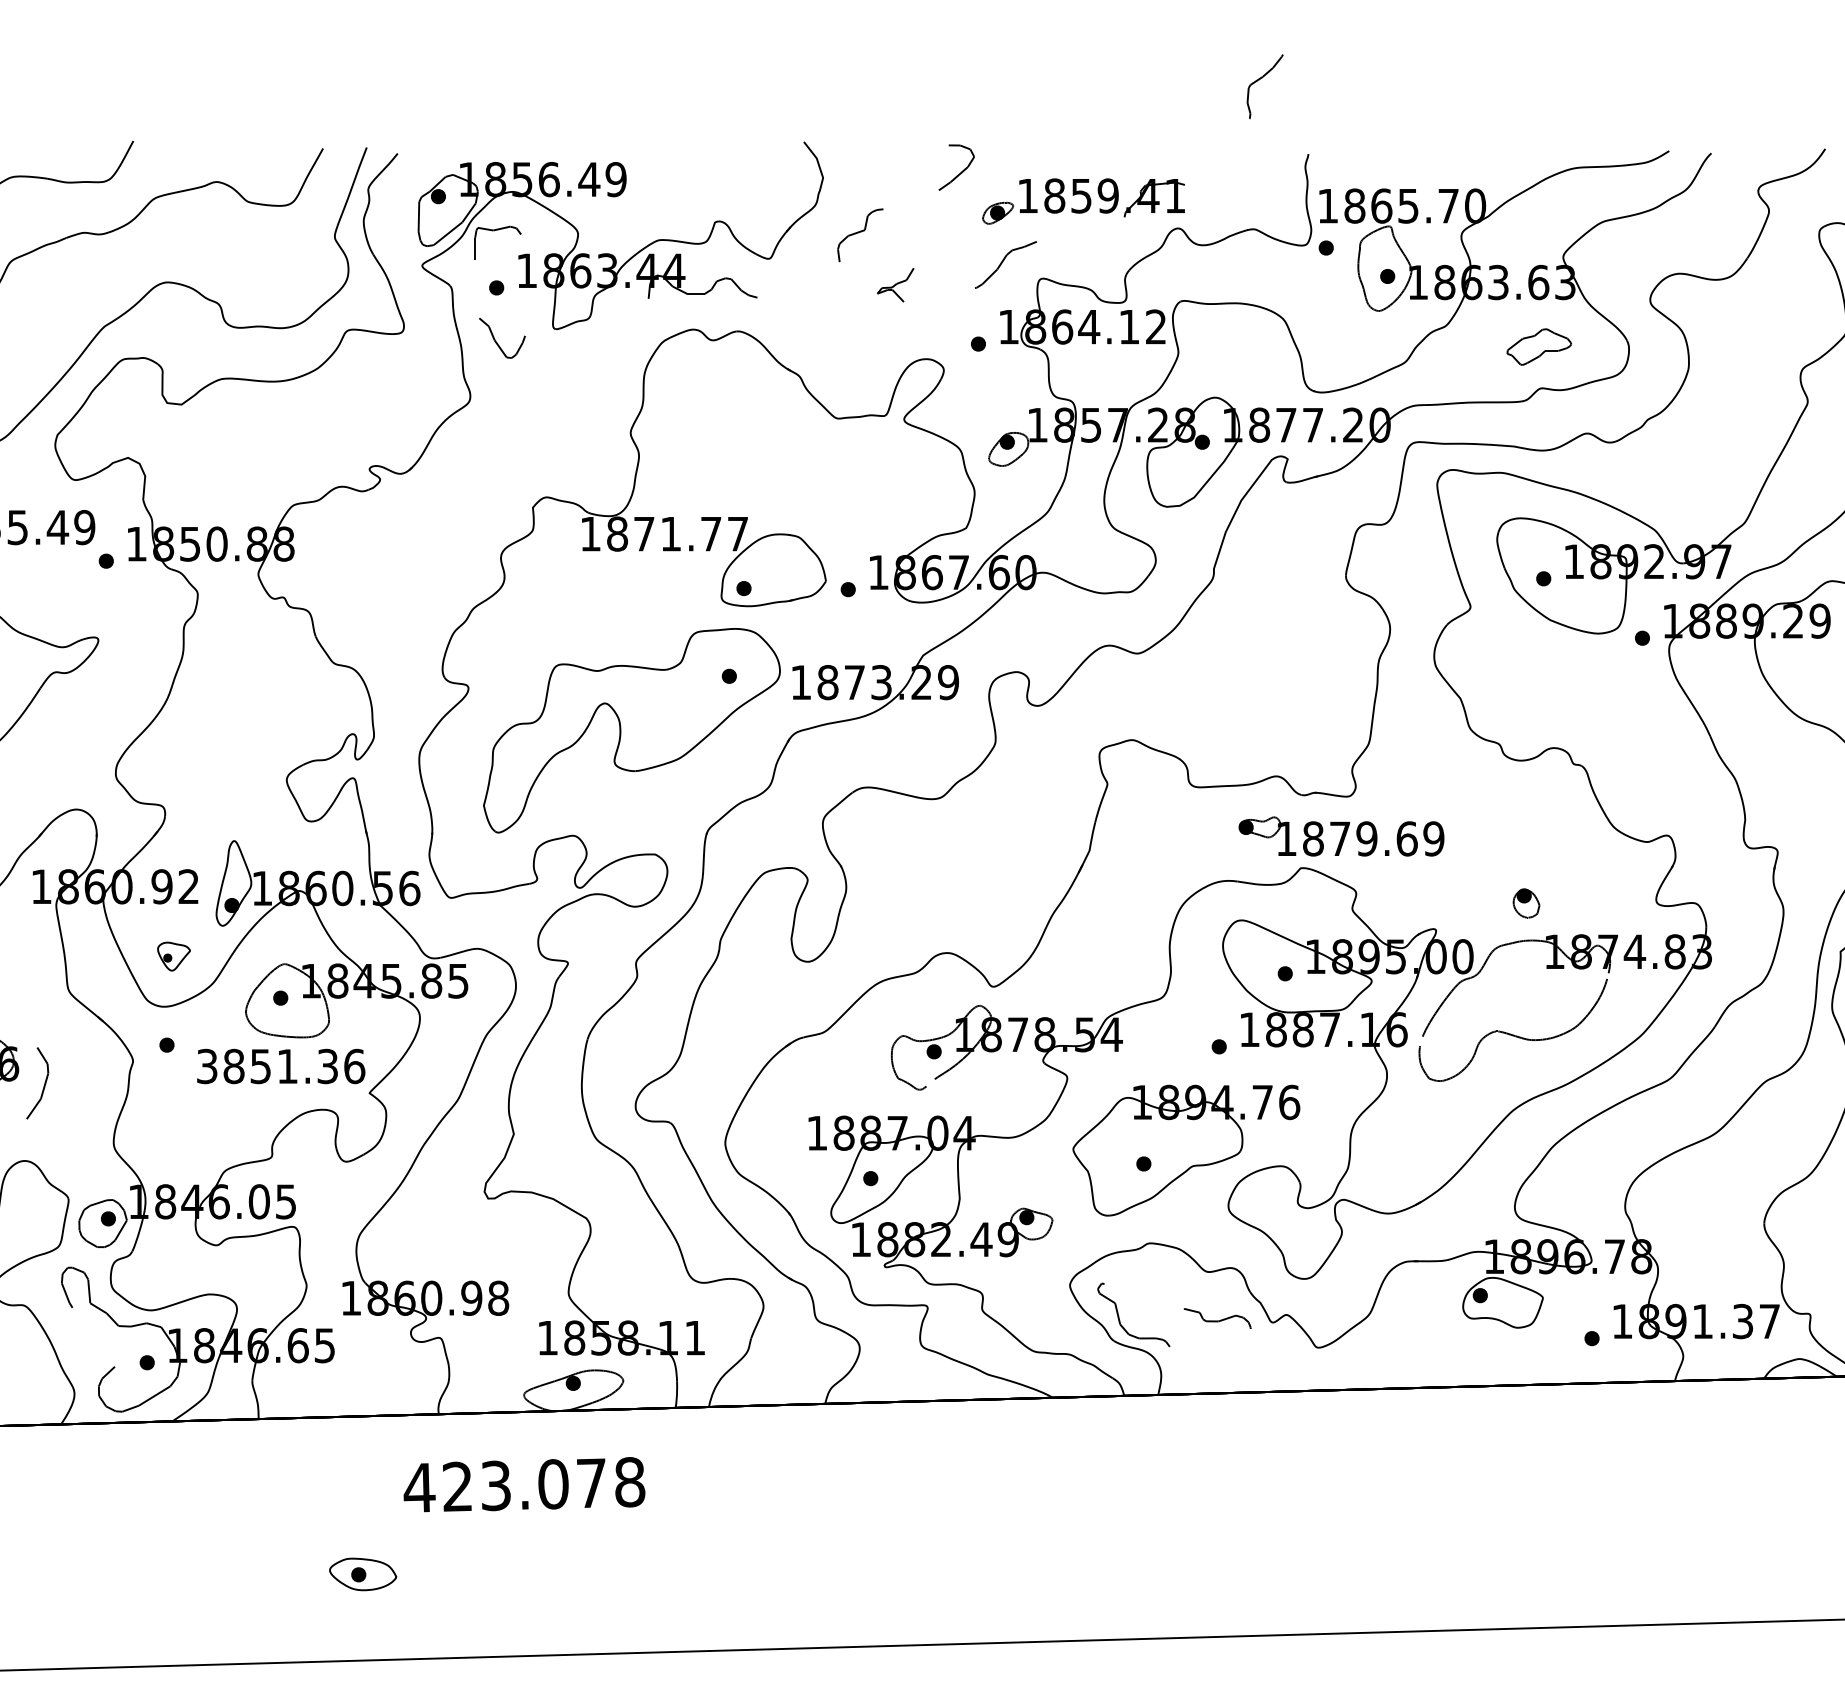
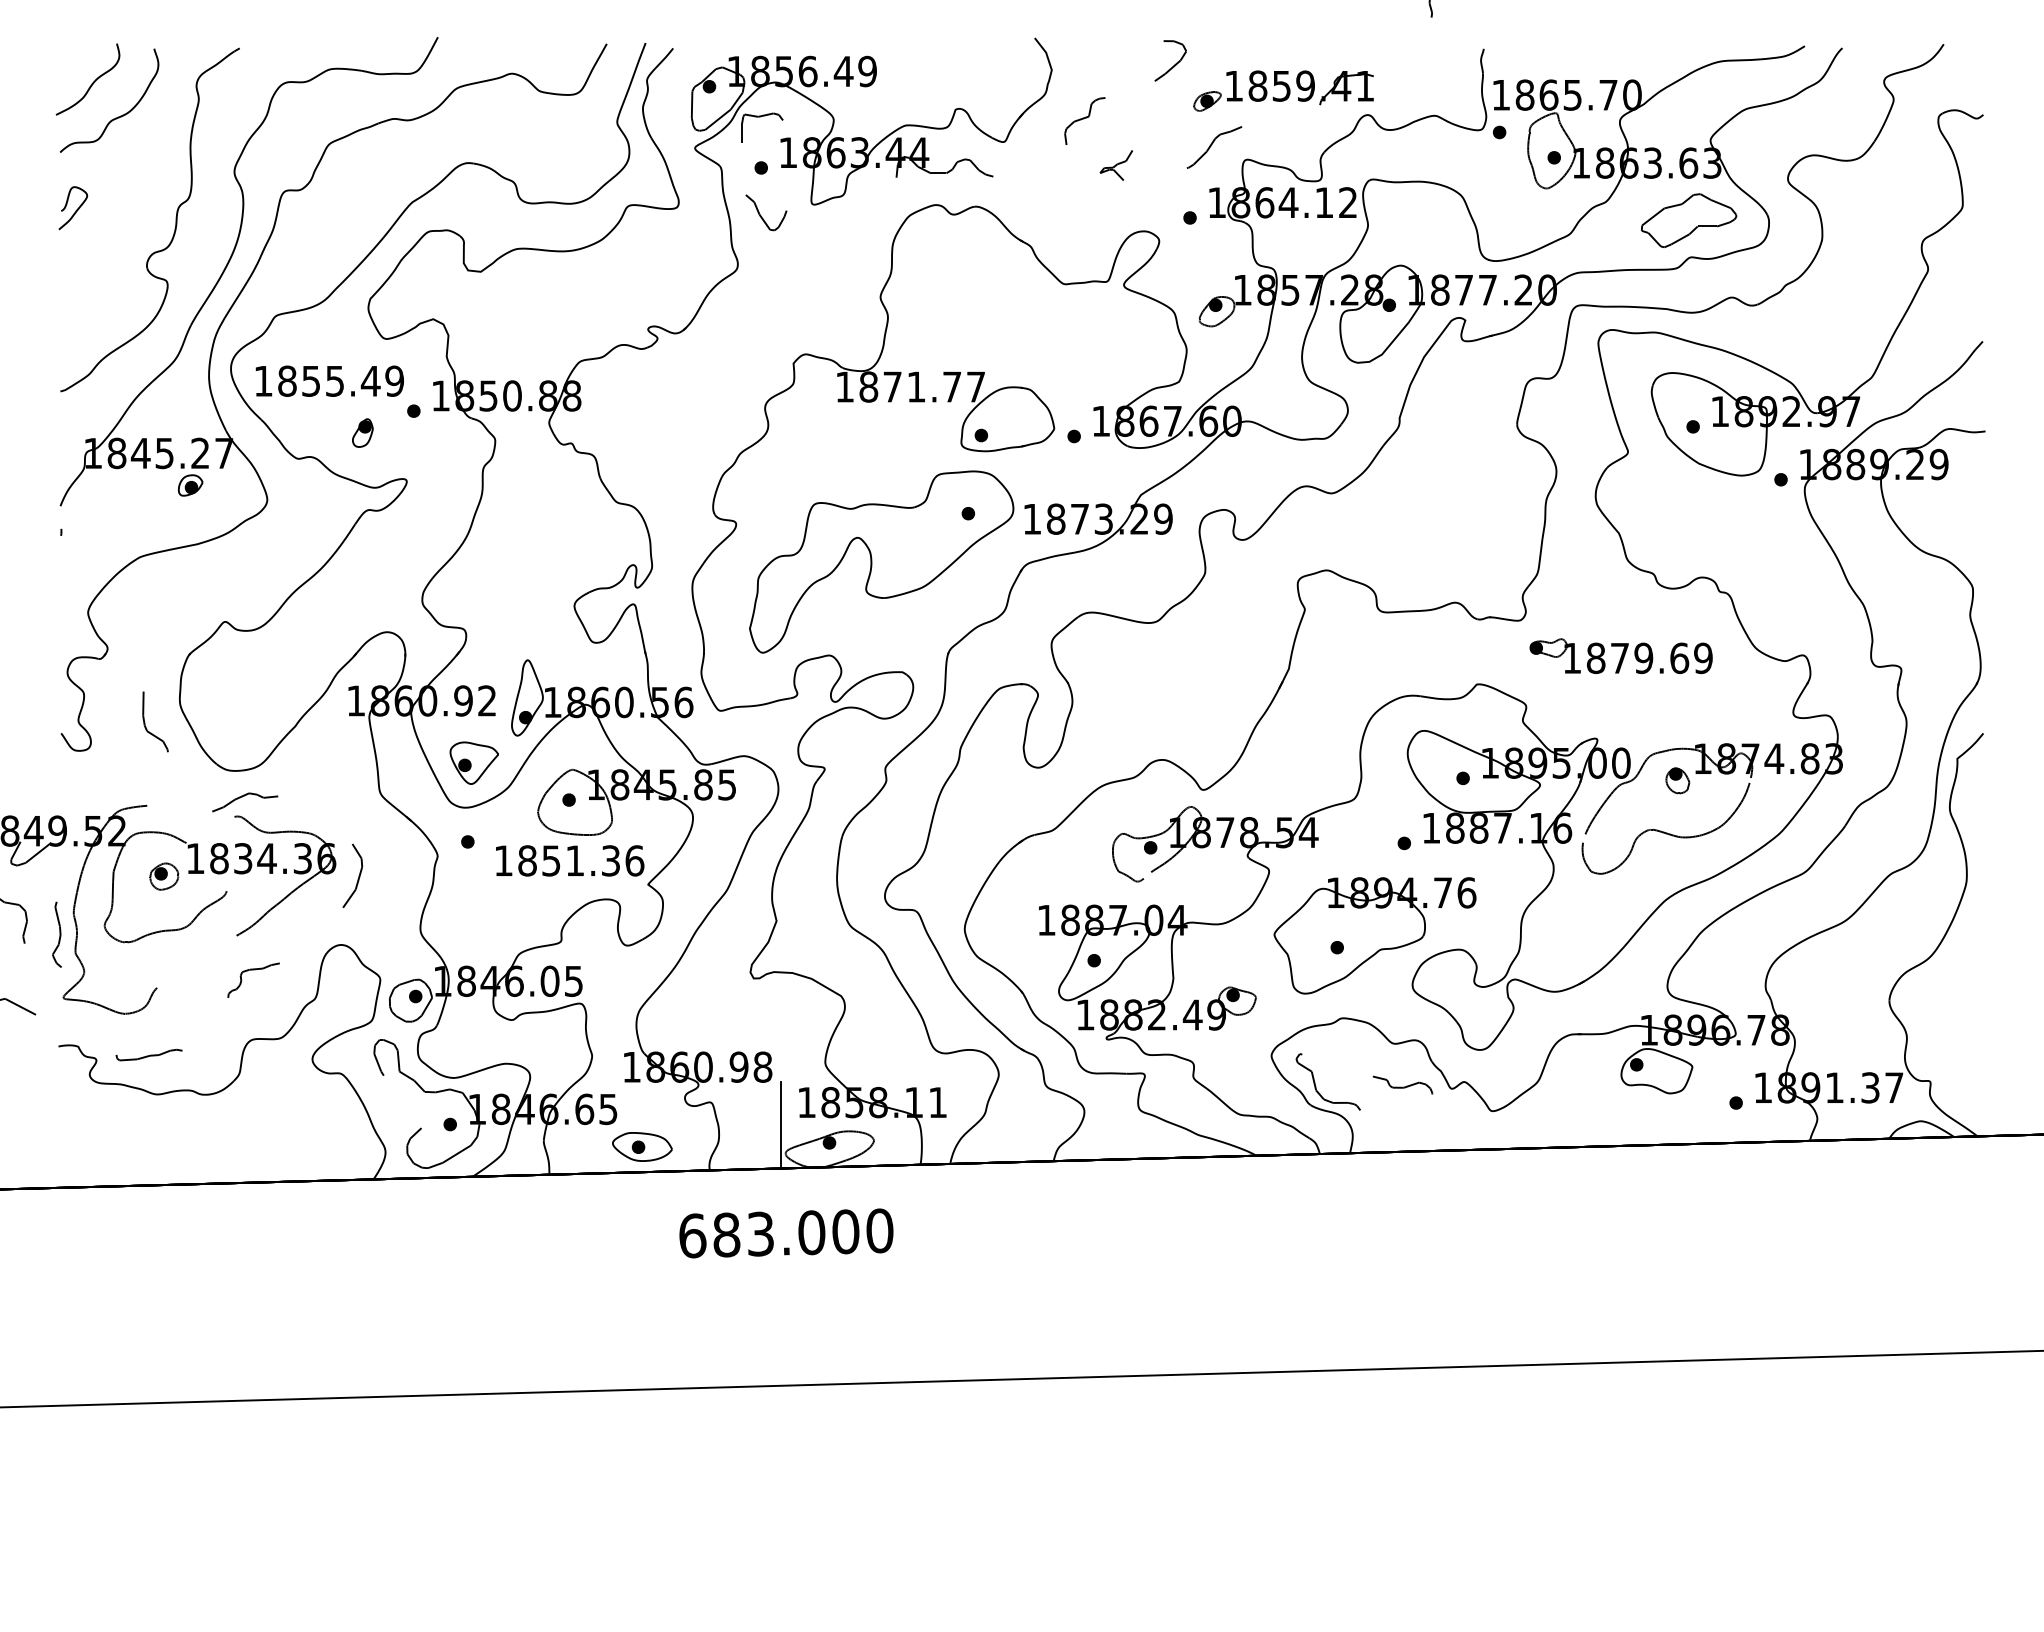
part: (1539, 346) -> (1689, 220), size x1.67
part: (48, 585) -> (362, 432), added
part: (1340, 836) -> (1620, 656), moved
part: (1526, 903) -> (1677, 780), moved
part: (173, 955) -> (473, 762), size x1.67
text: (207, 1066) -> (503, 860), 3851.36 -> 1851.36
line: (518, 1362) -> (780, 1124), added
text: (523, 1485) -> (785, 1233), 423.078 -> 683.000
part: (363, 1573) -> (642, 1146), moved

